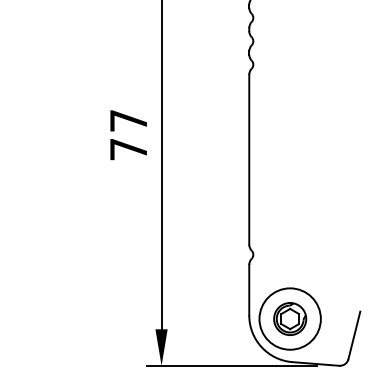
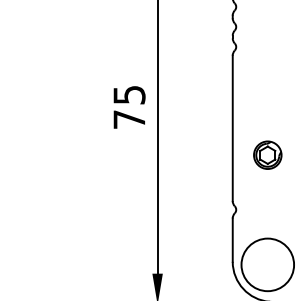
text: (128, 120) -> (129, 94), 77 -> 75
part: (290, 318) -> (268, 154), moved

